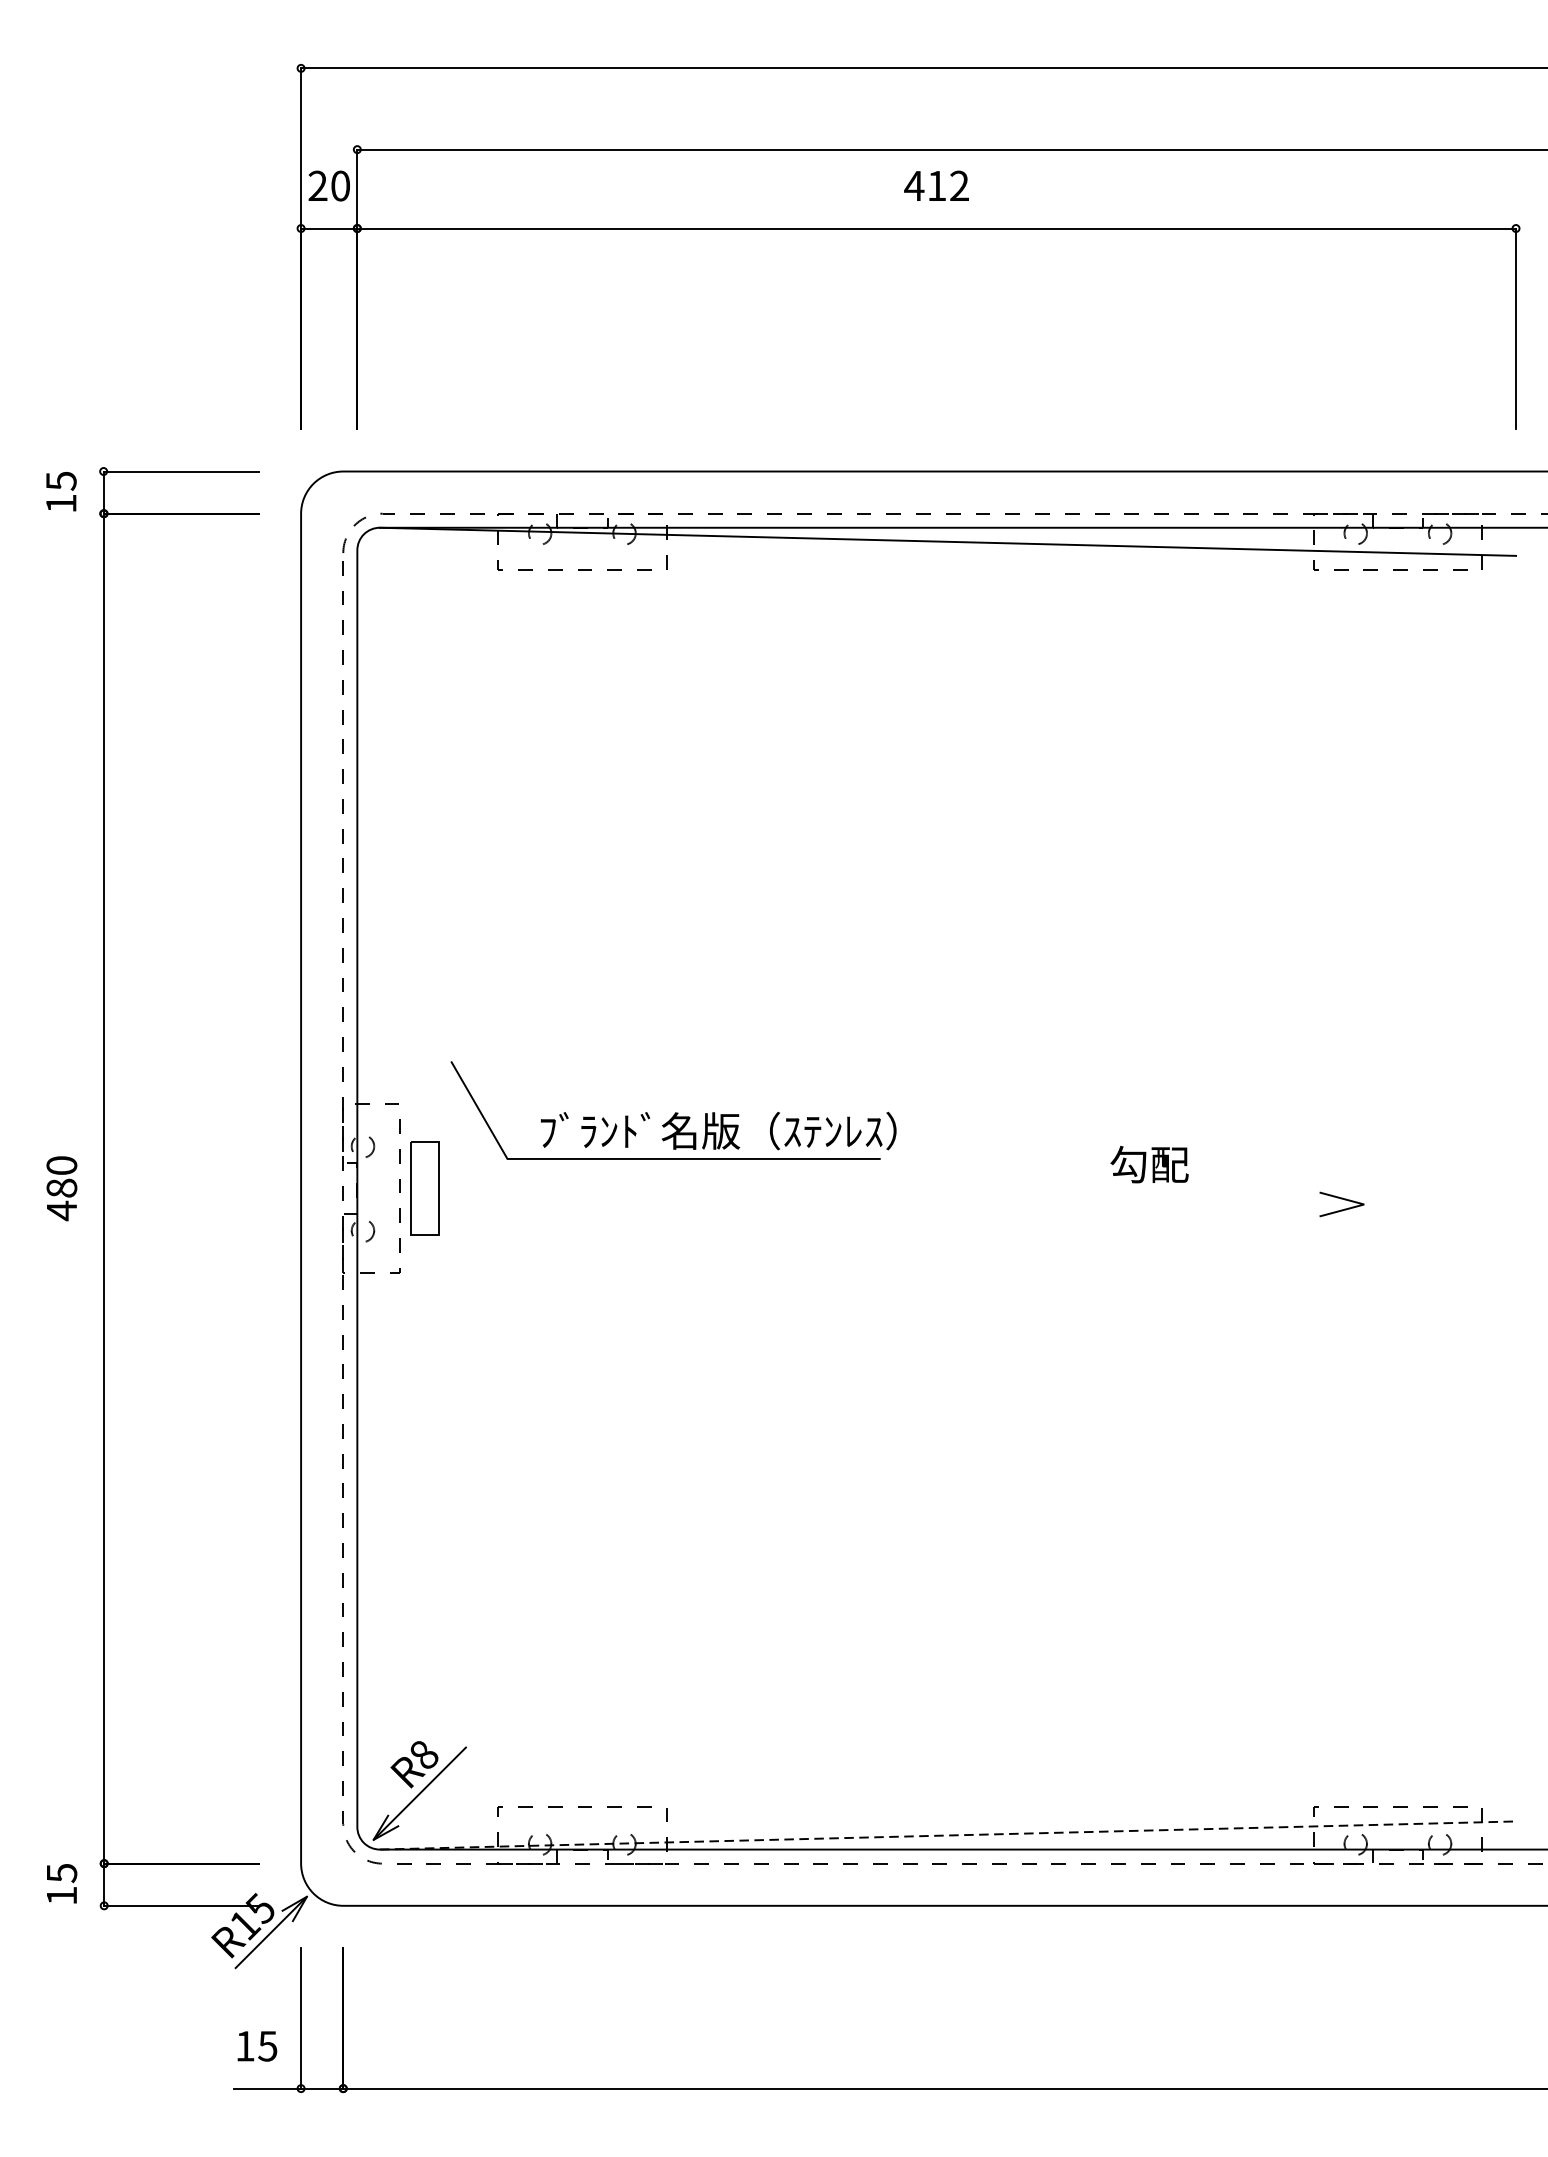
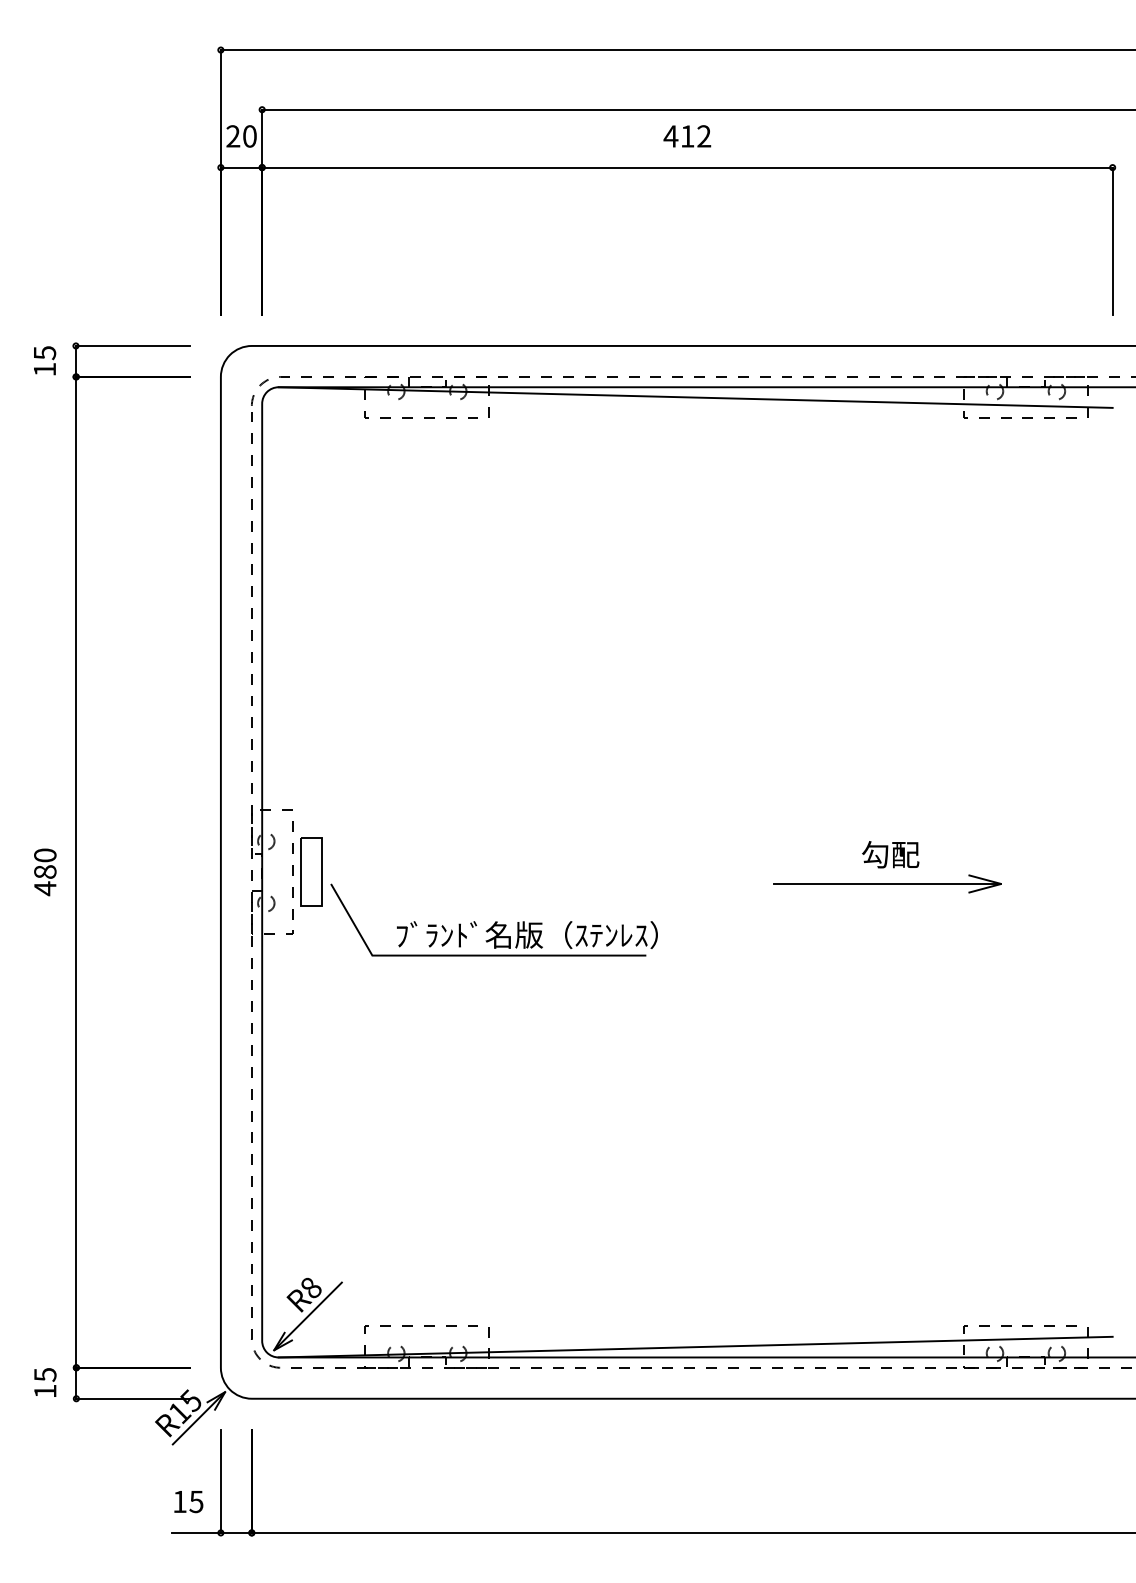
part: (672, 1109) -> (493, 919), moved
text: (1149, 1164) -> (890, 854), moved
line: (1209, 1203) -> (887, 883), added
line: (949, 1835) -> (696, 1347), dashed -> solid

